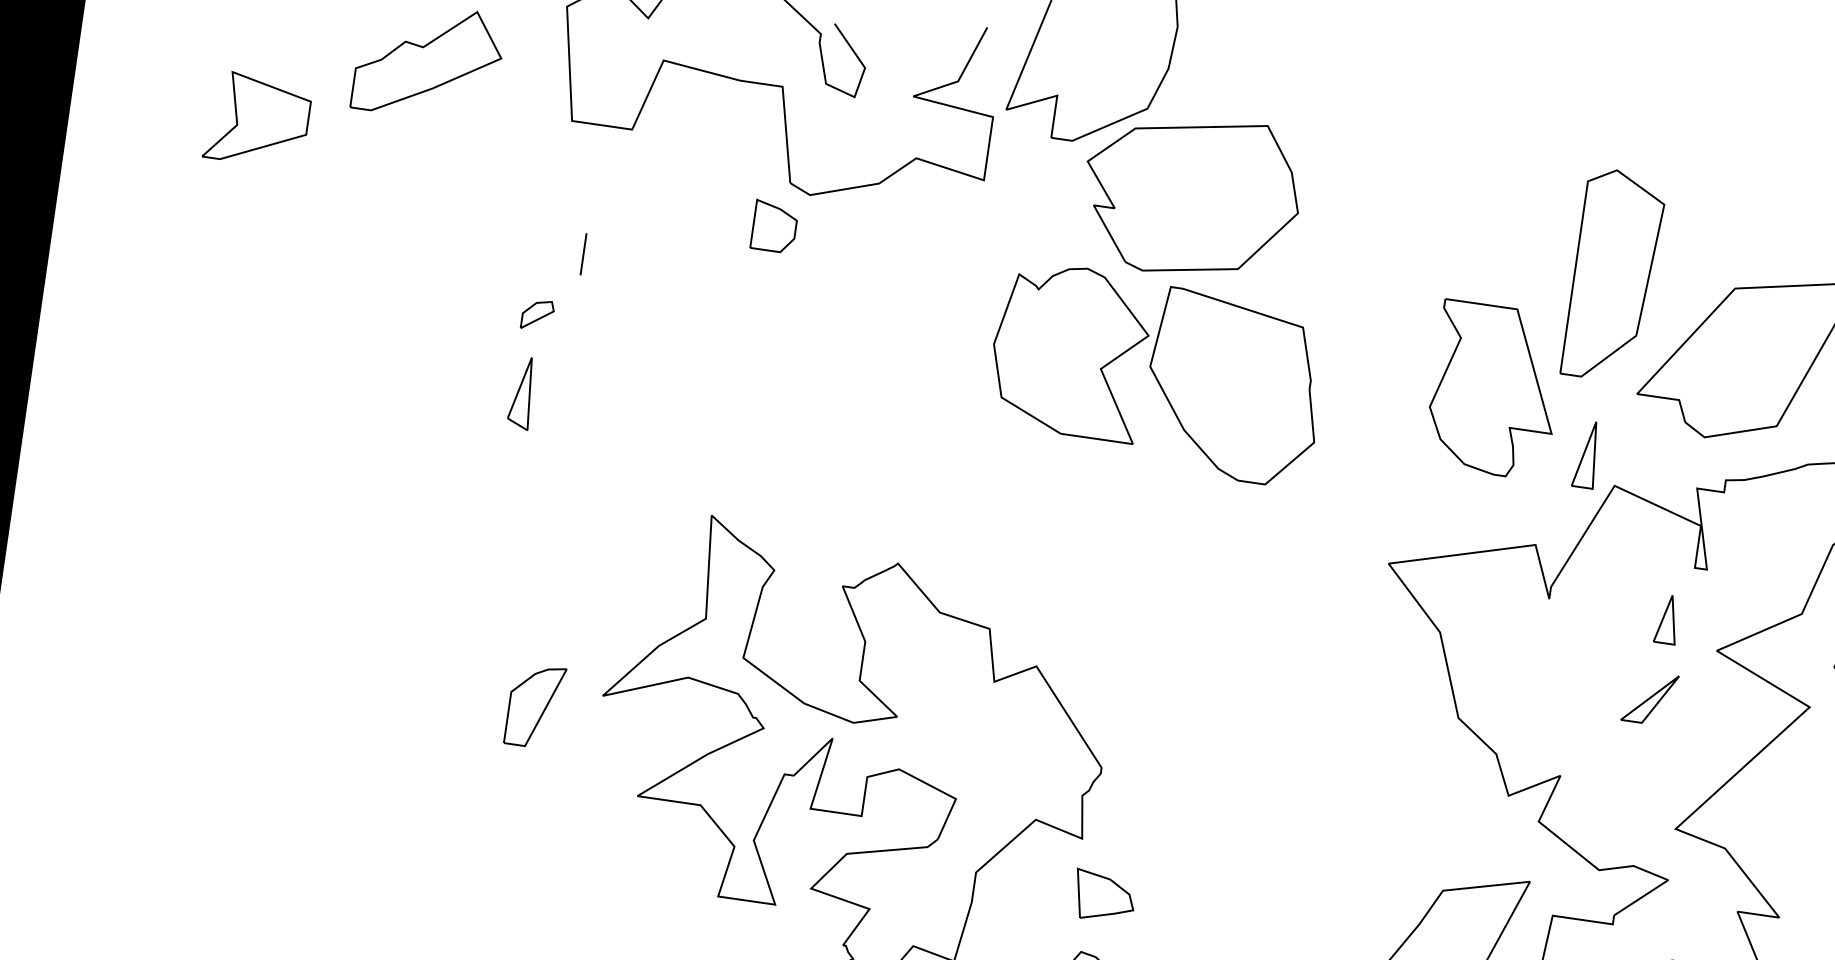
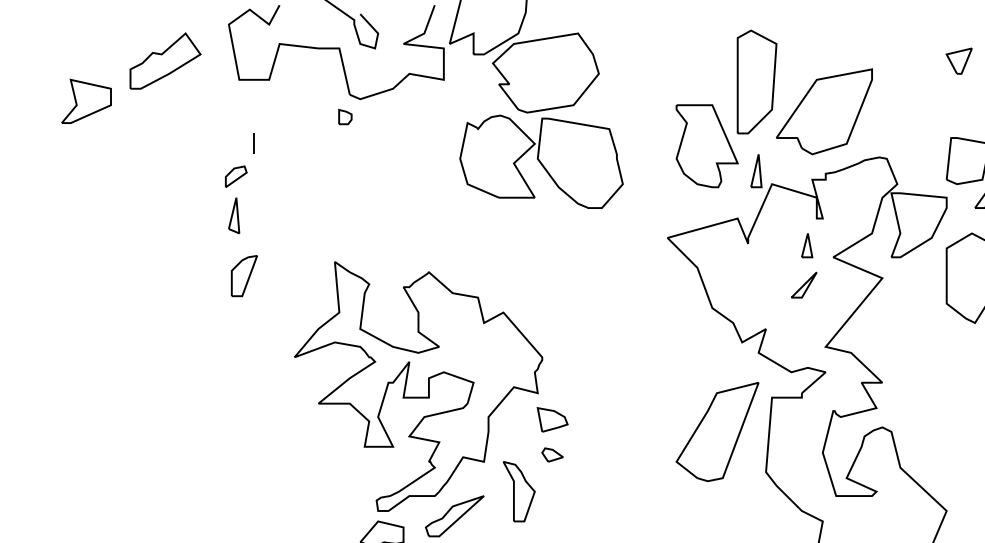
part: (775, 225) -> (345, 116), size x0.6
part: (538, 314) -> (236, 176), size x1.4
part: (533, 706) -> (243, 276), moved

